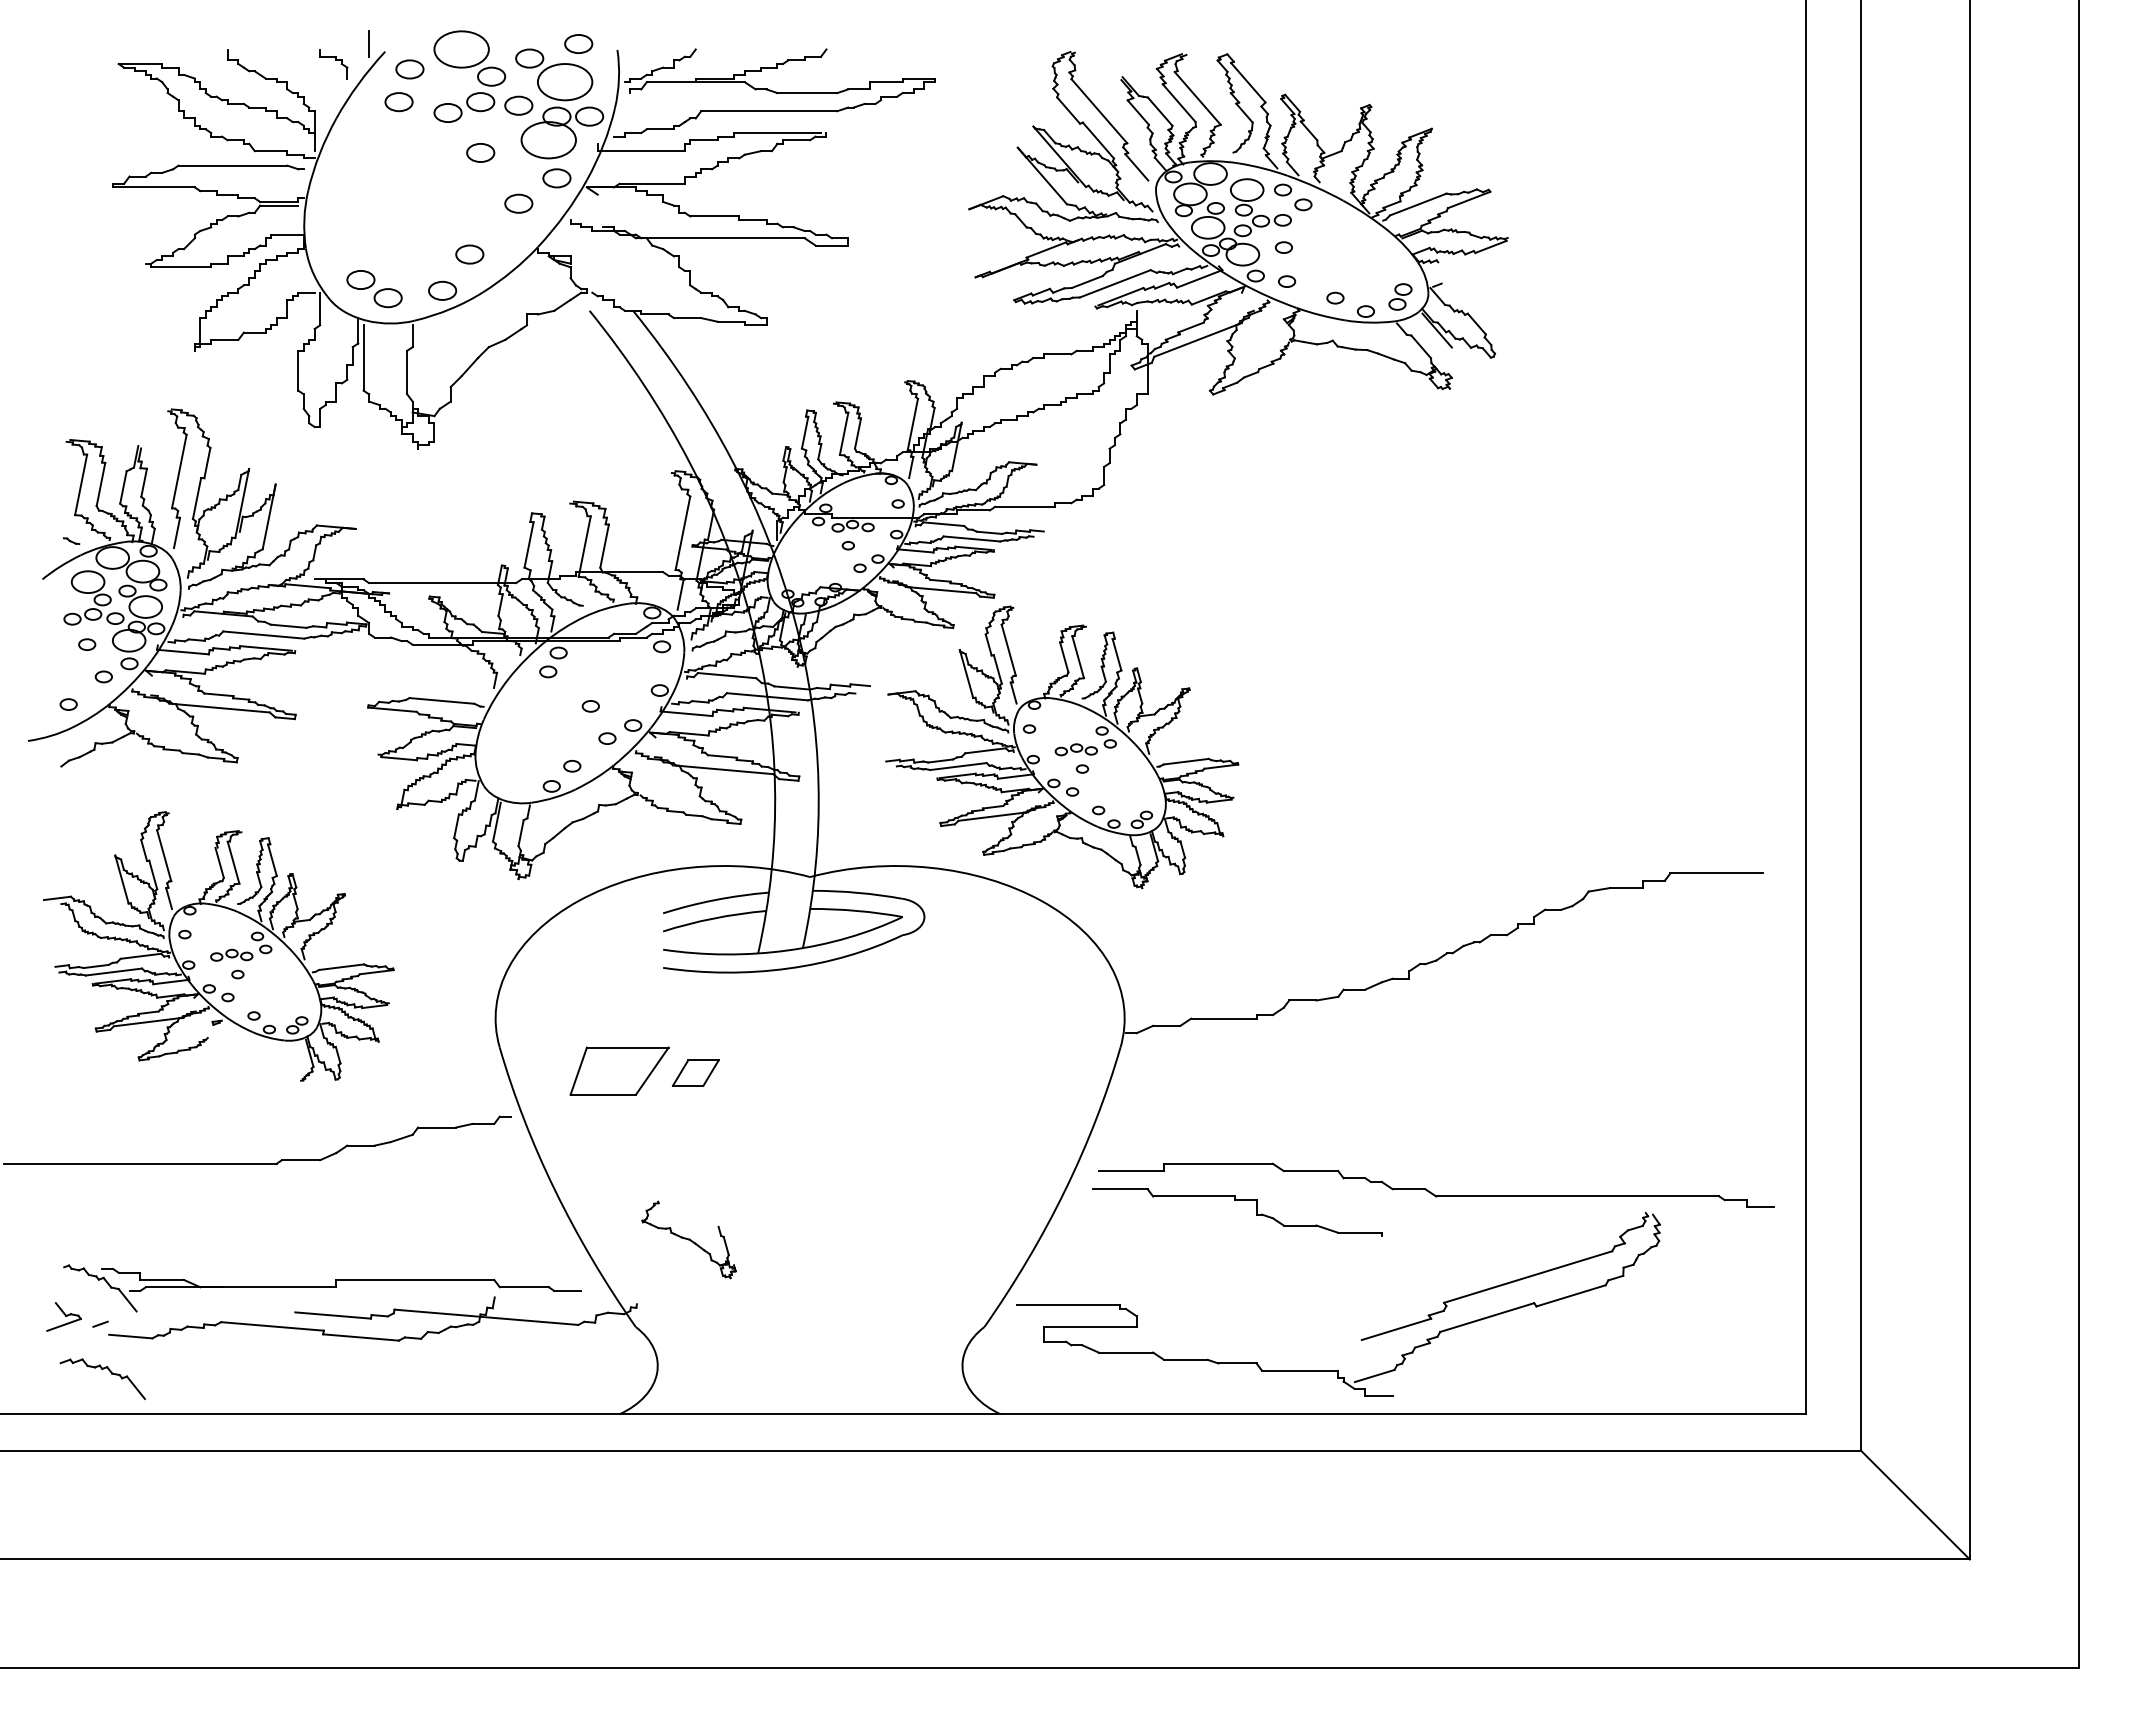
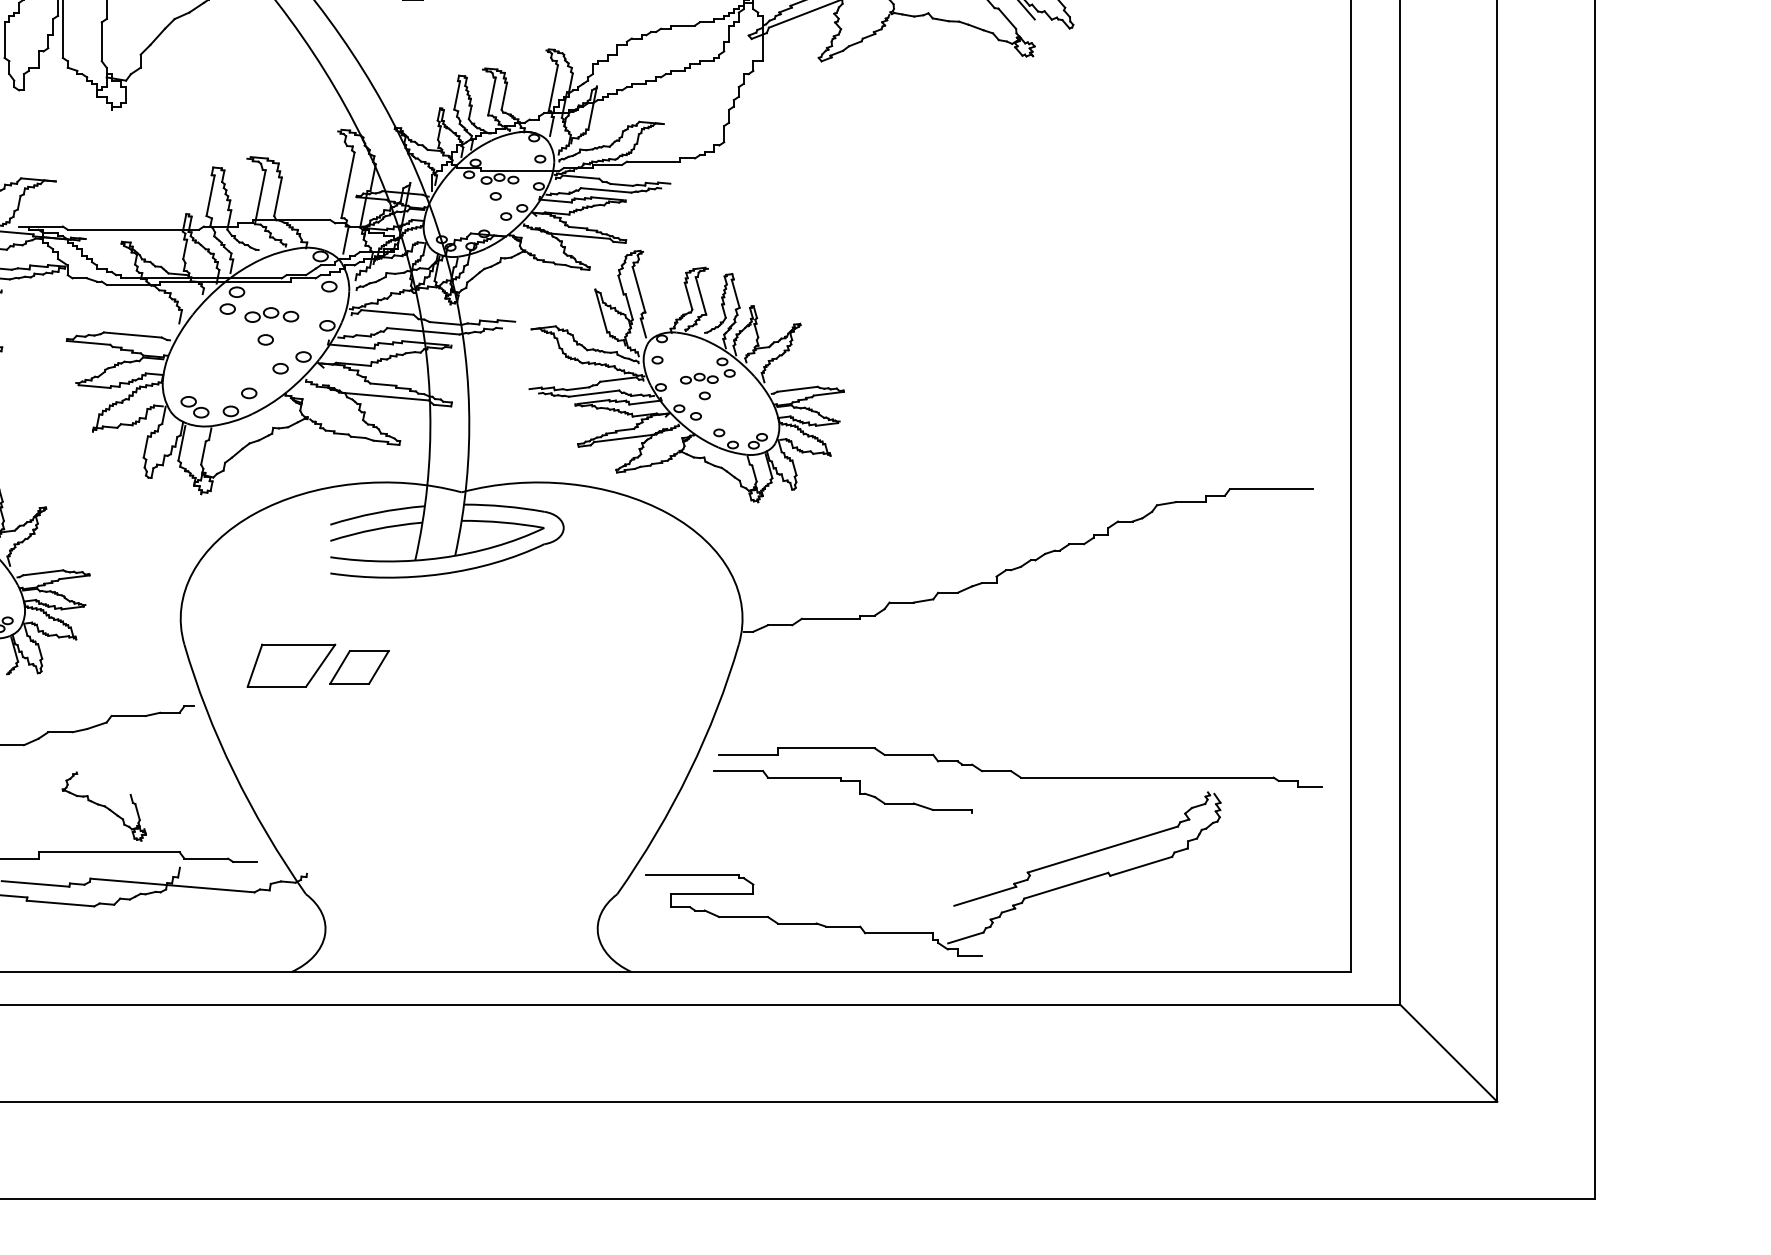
part: (597, 678) -> (271, 315), added
part: (511, 781) -> (194, 406), added
part: (695, 1072) -> (359, 666), size x1.43
part: (688, 1239) -> (103, 806), moved

